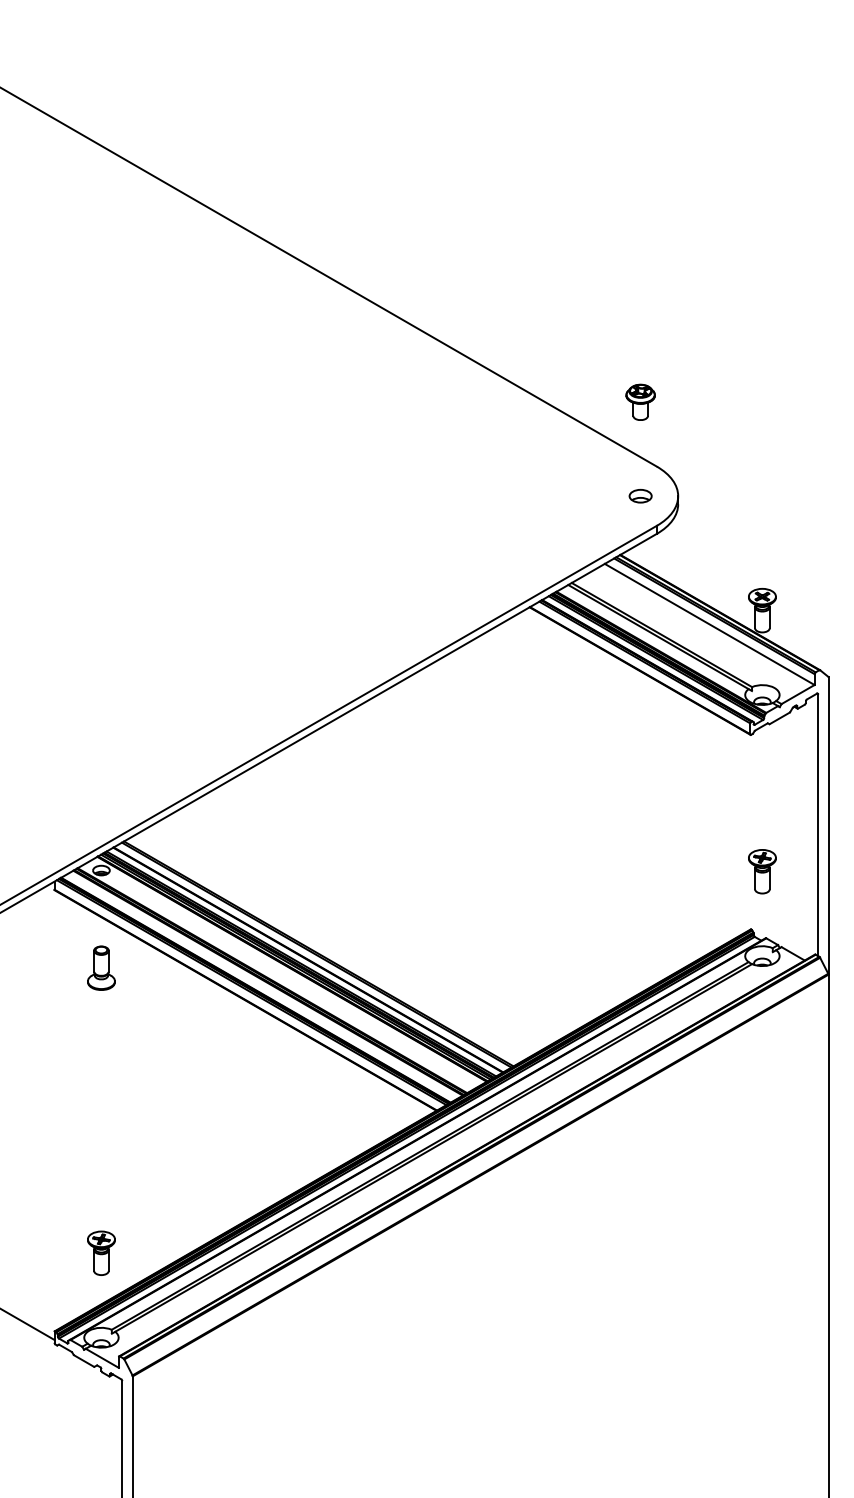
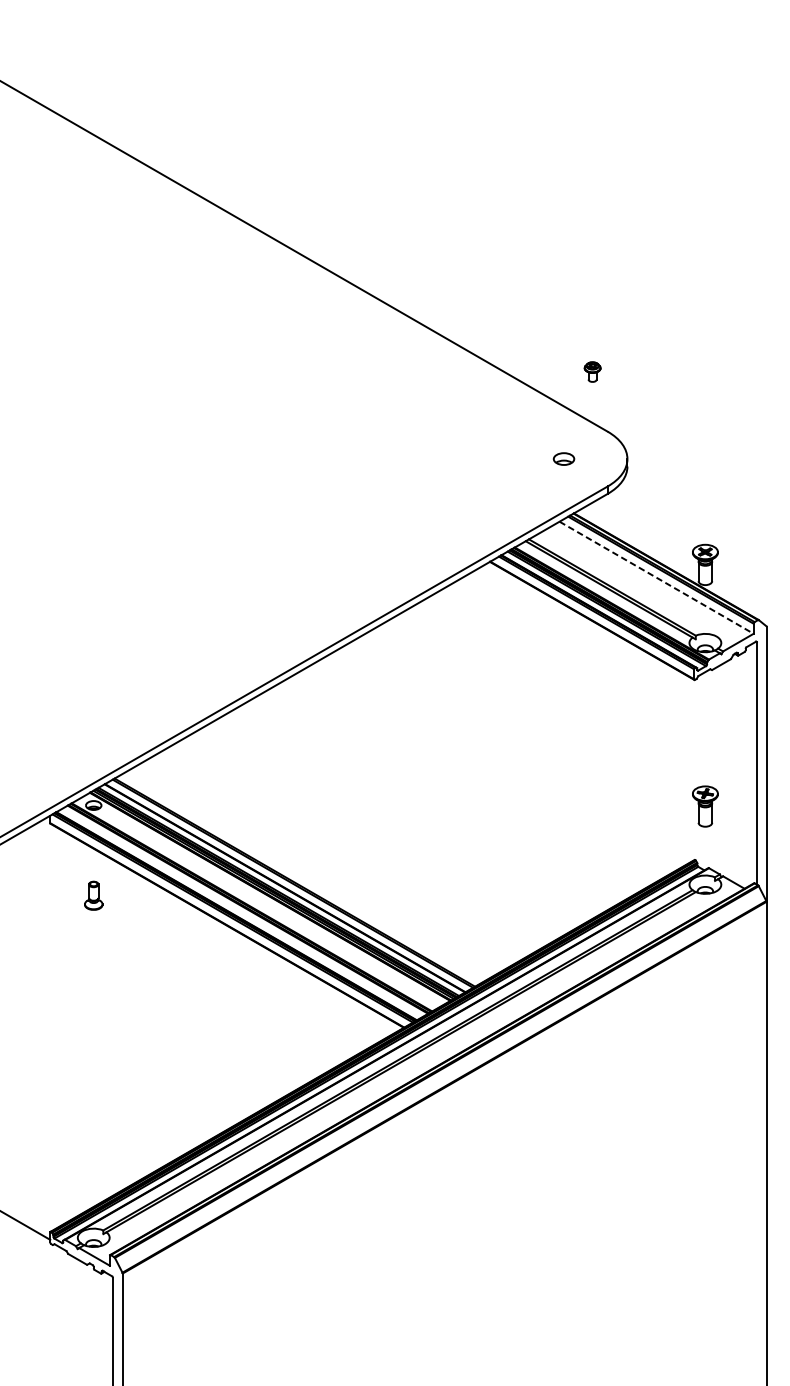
part: (640, 401) -> (592, 371), size x0.6
part: (640, 496) -> (563, 459), moved
line: (710, 624) -> (657, 577), solid -> dashed
part: (101, 967) -> (93, 895), size x0.7
part: (101, 1252) -> (93, 1158), removed

